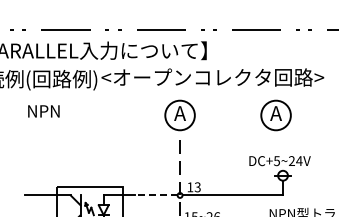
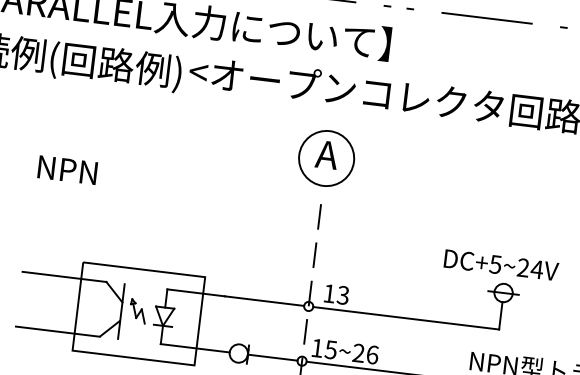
text: (43, 111) -> (66, 170), moved
part: (275, 115) -> (503, 179), removed
line: (155, 195) -> (263, 301), dashed -> solid

